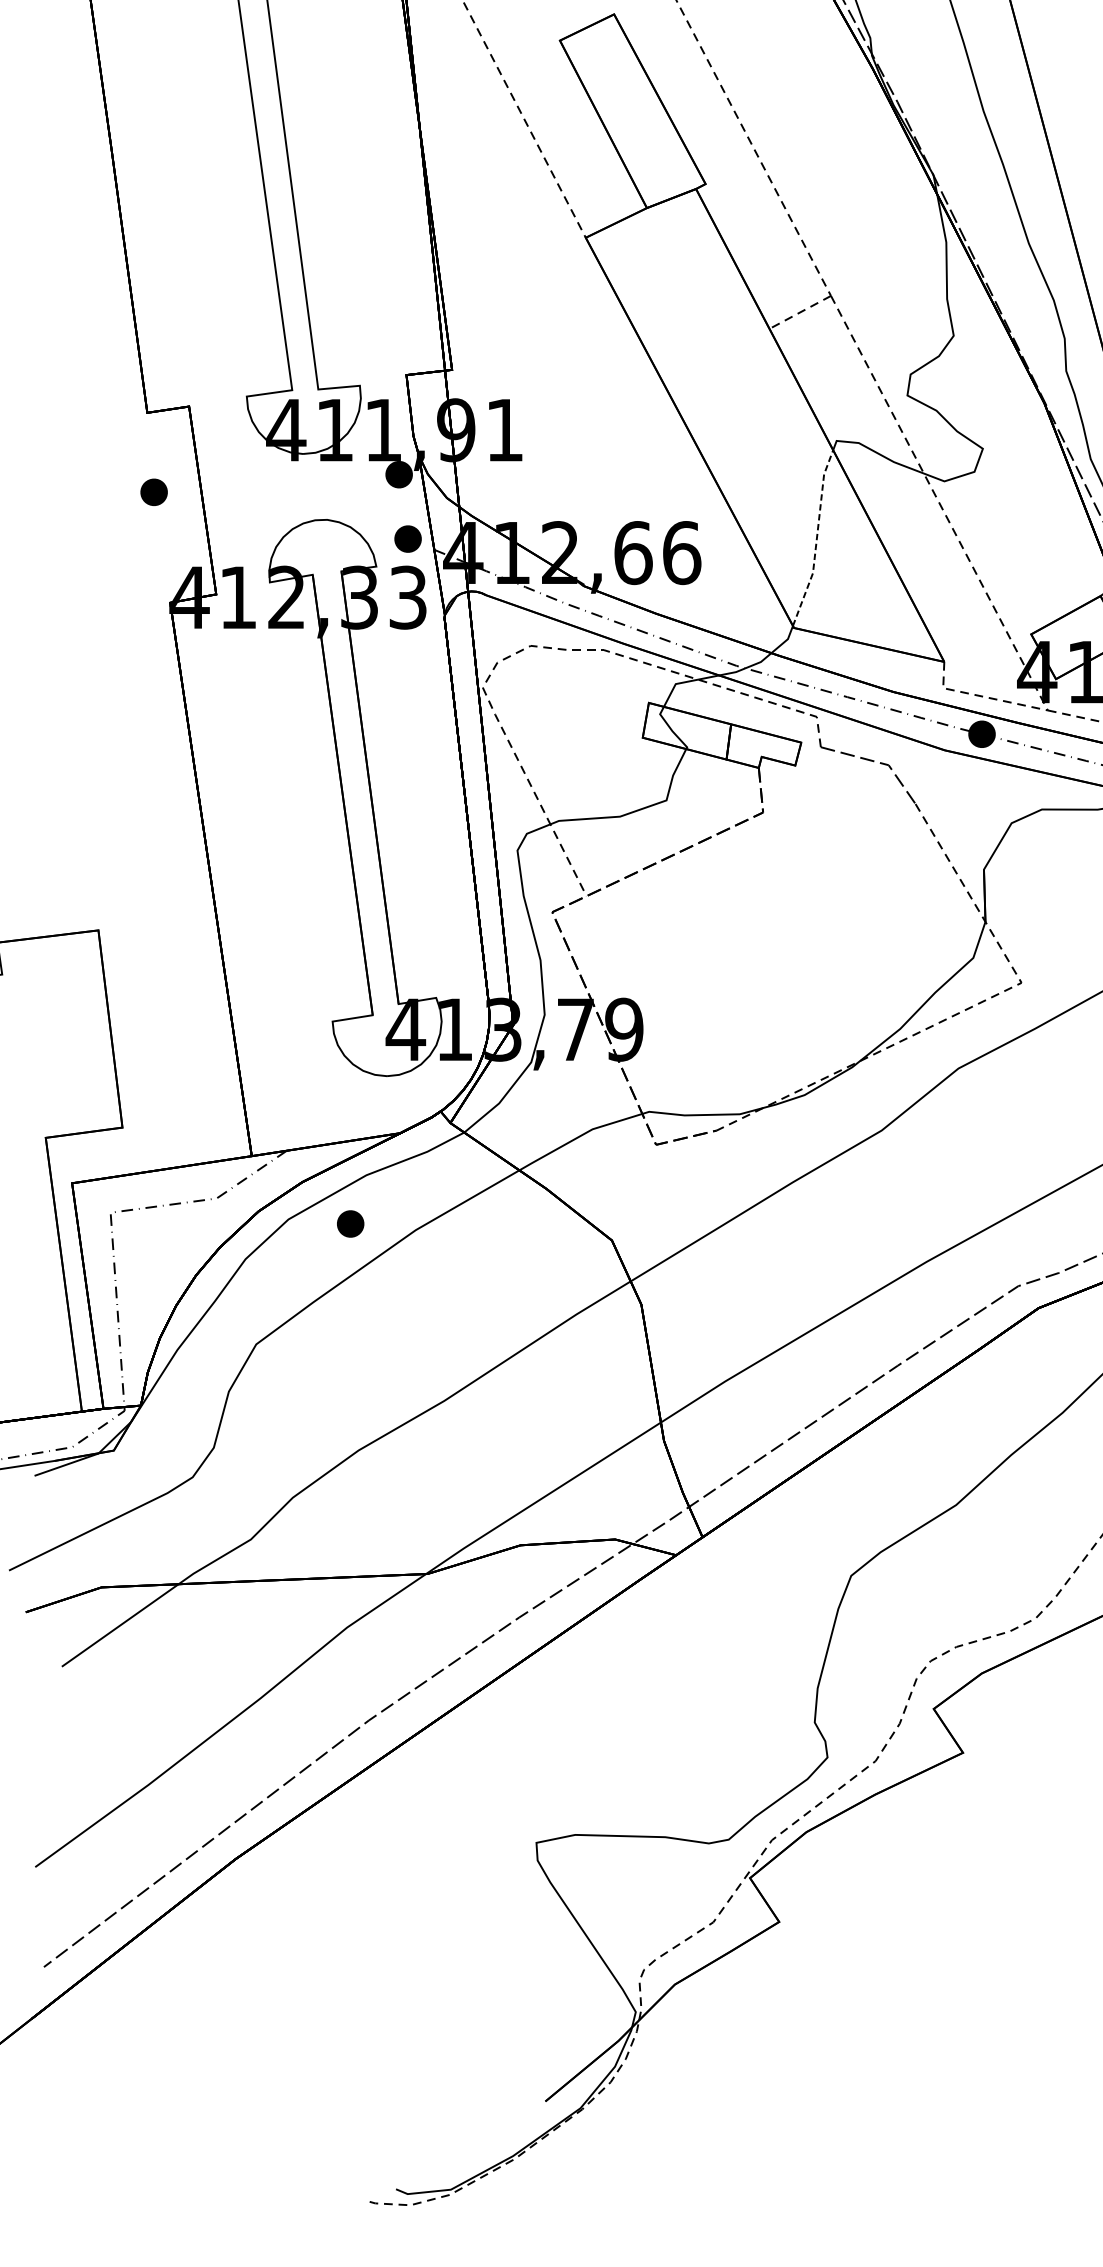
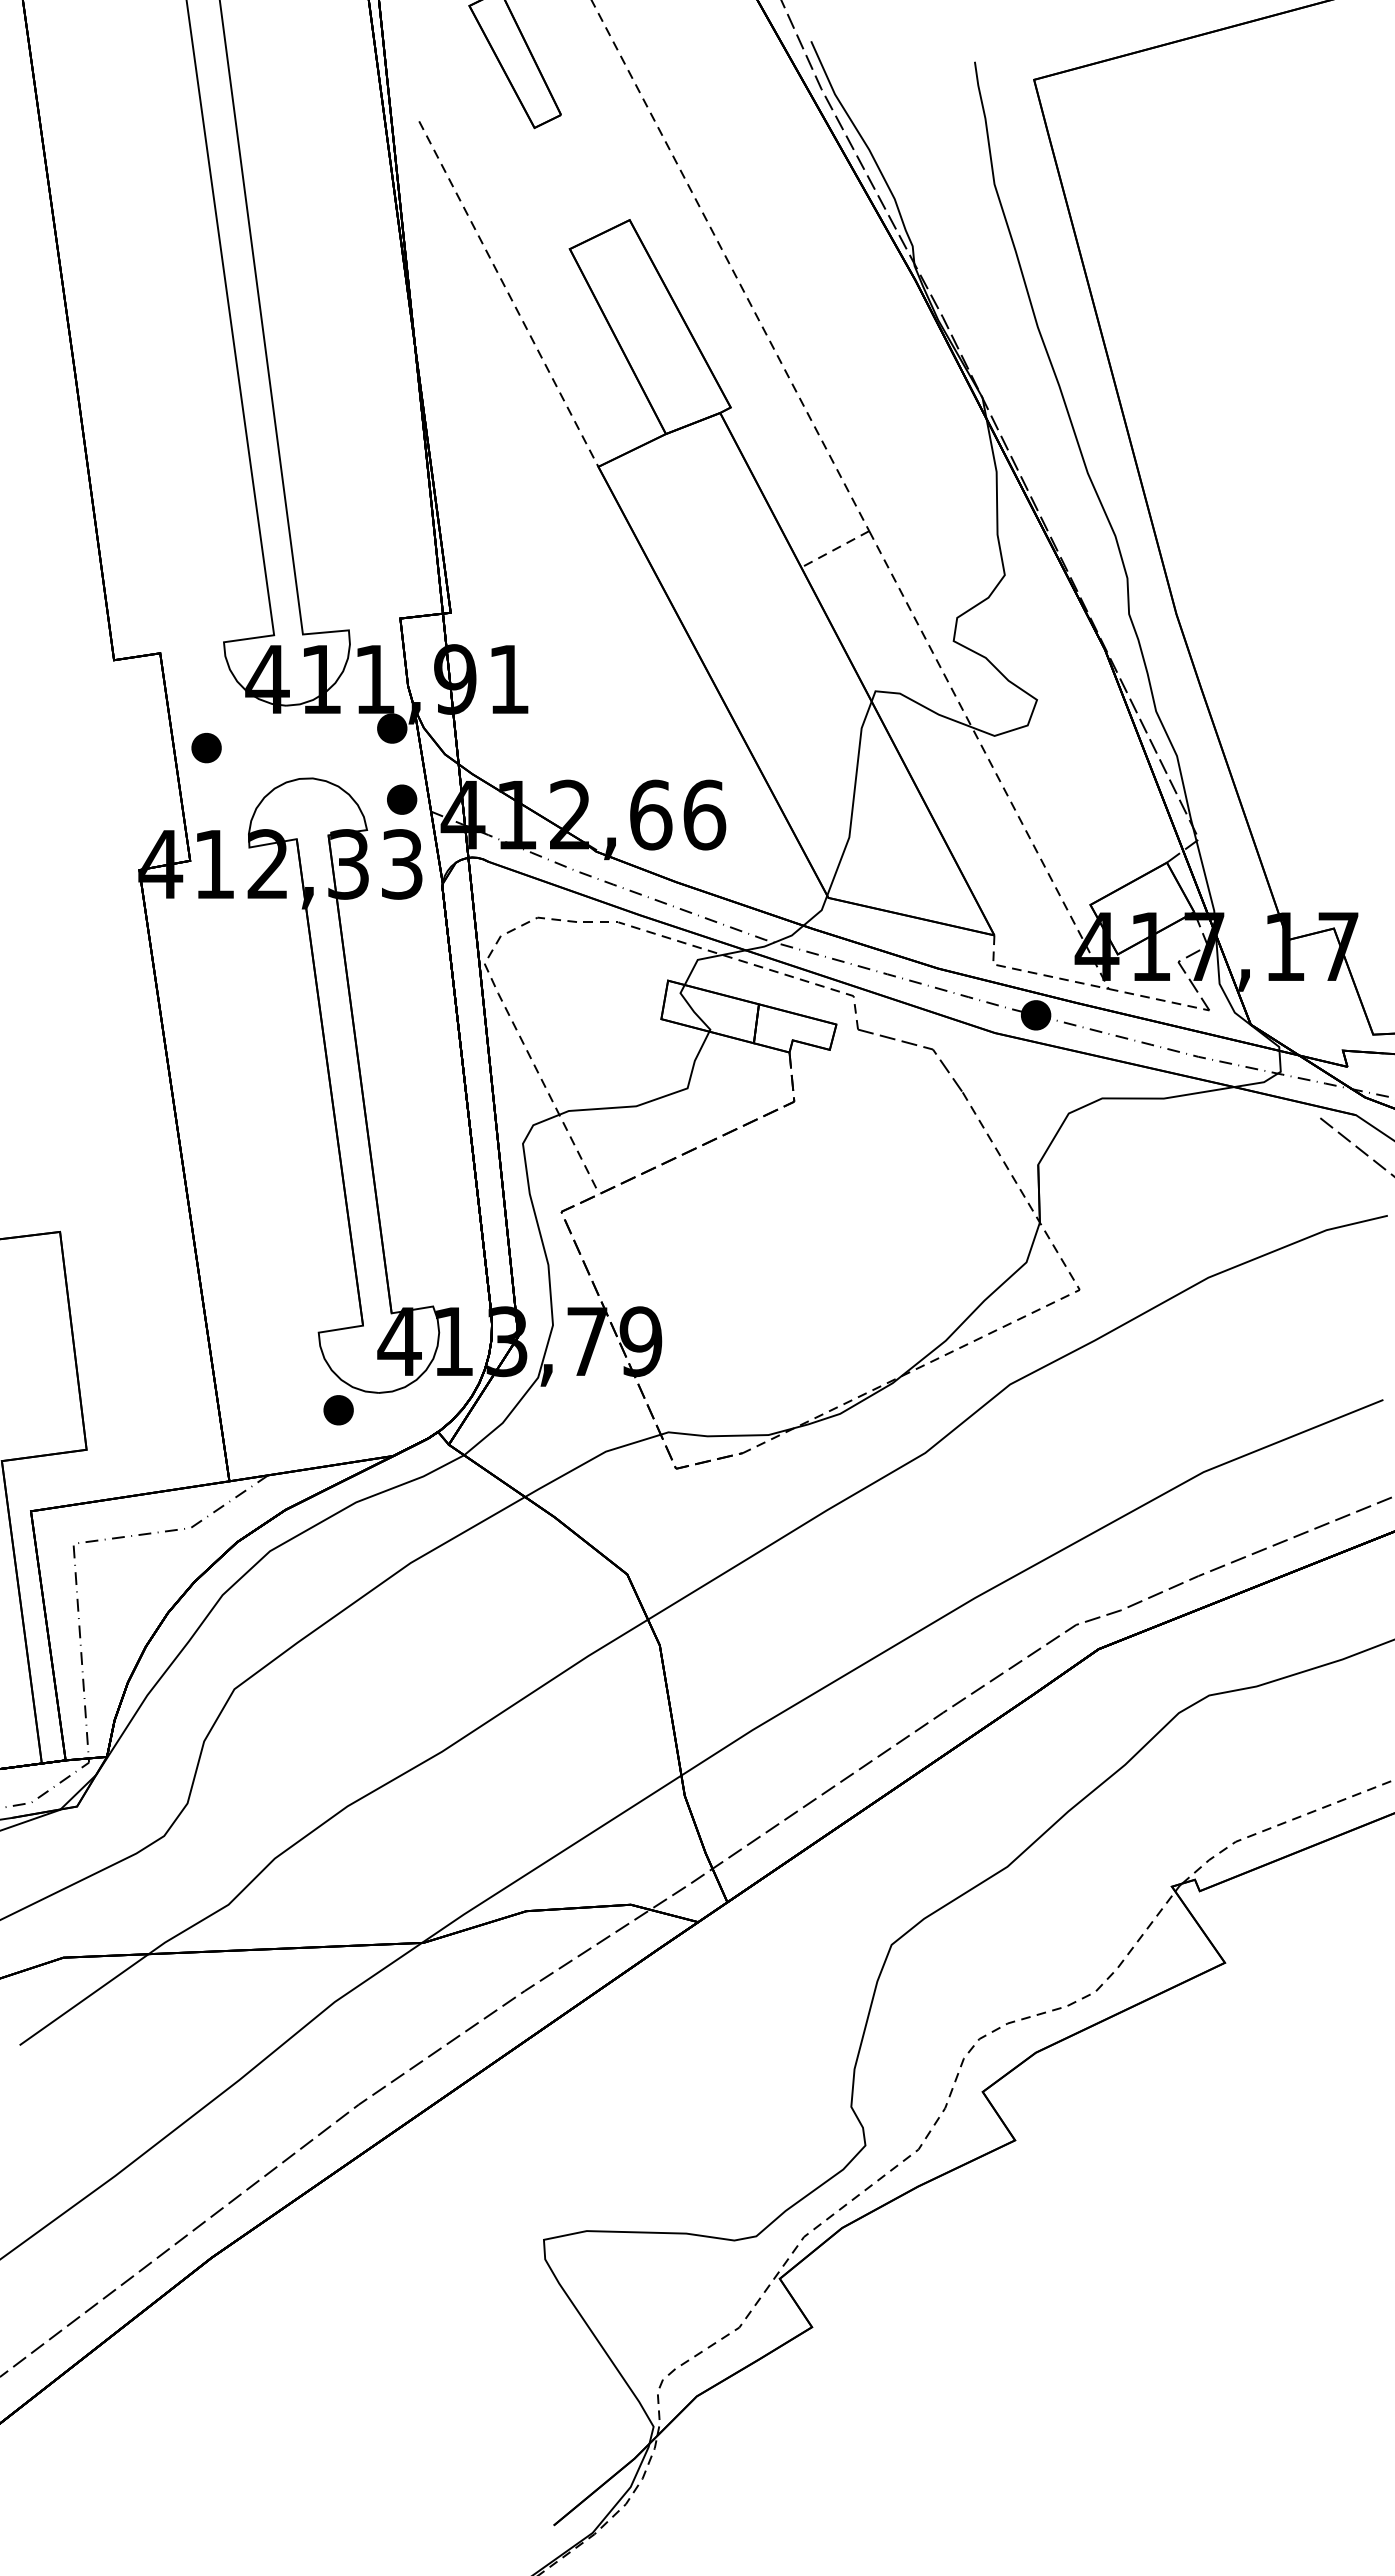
part: (154, 492) -> (206, 748), moved
line: (816, 538) -> (853, 799), dashed -> solid
part: (350, 1224) -> (338, 1410), moved

